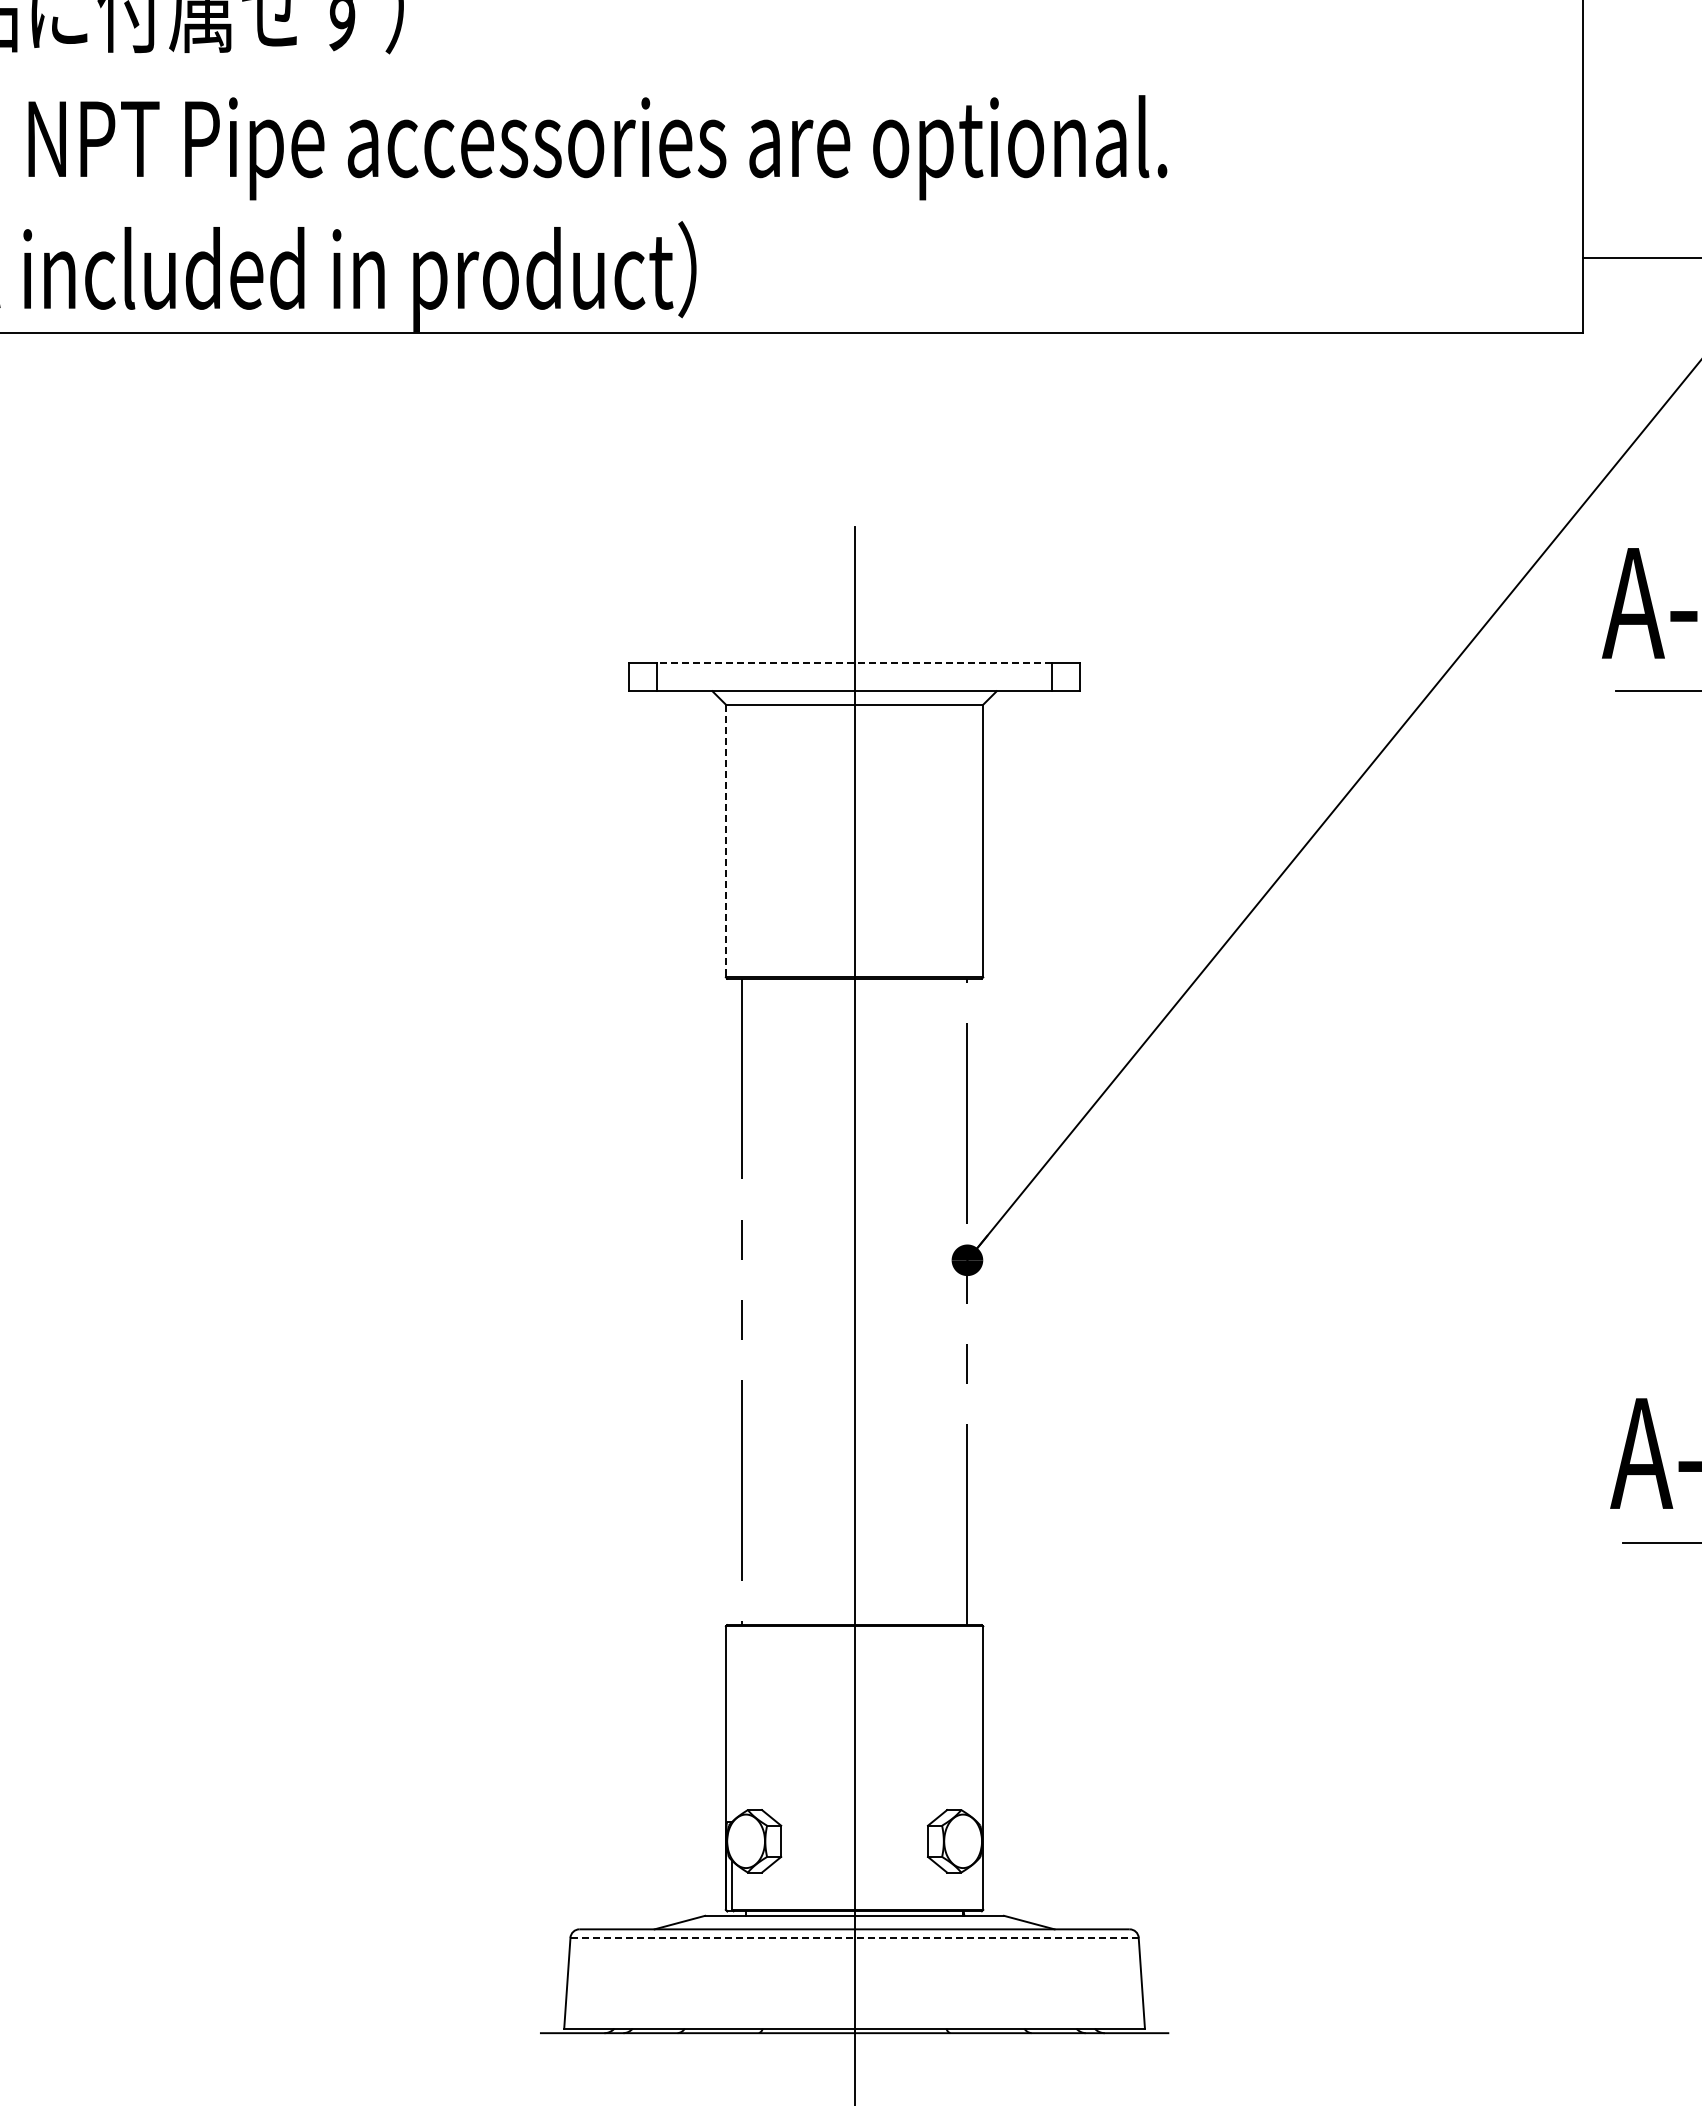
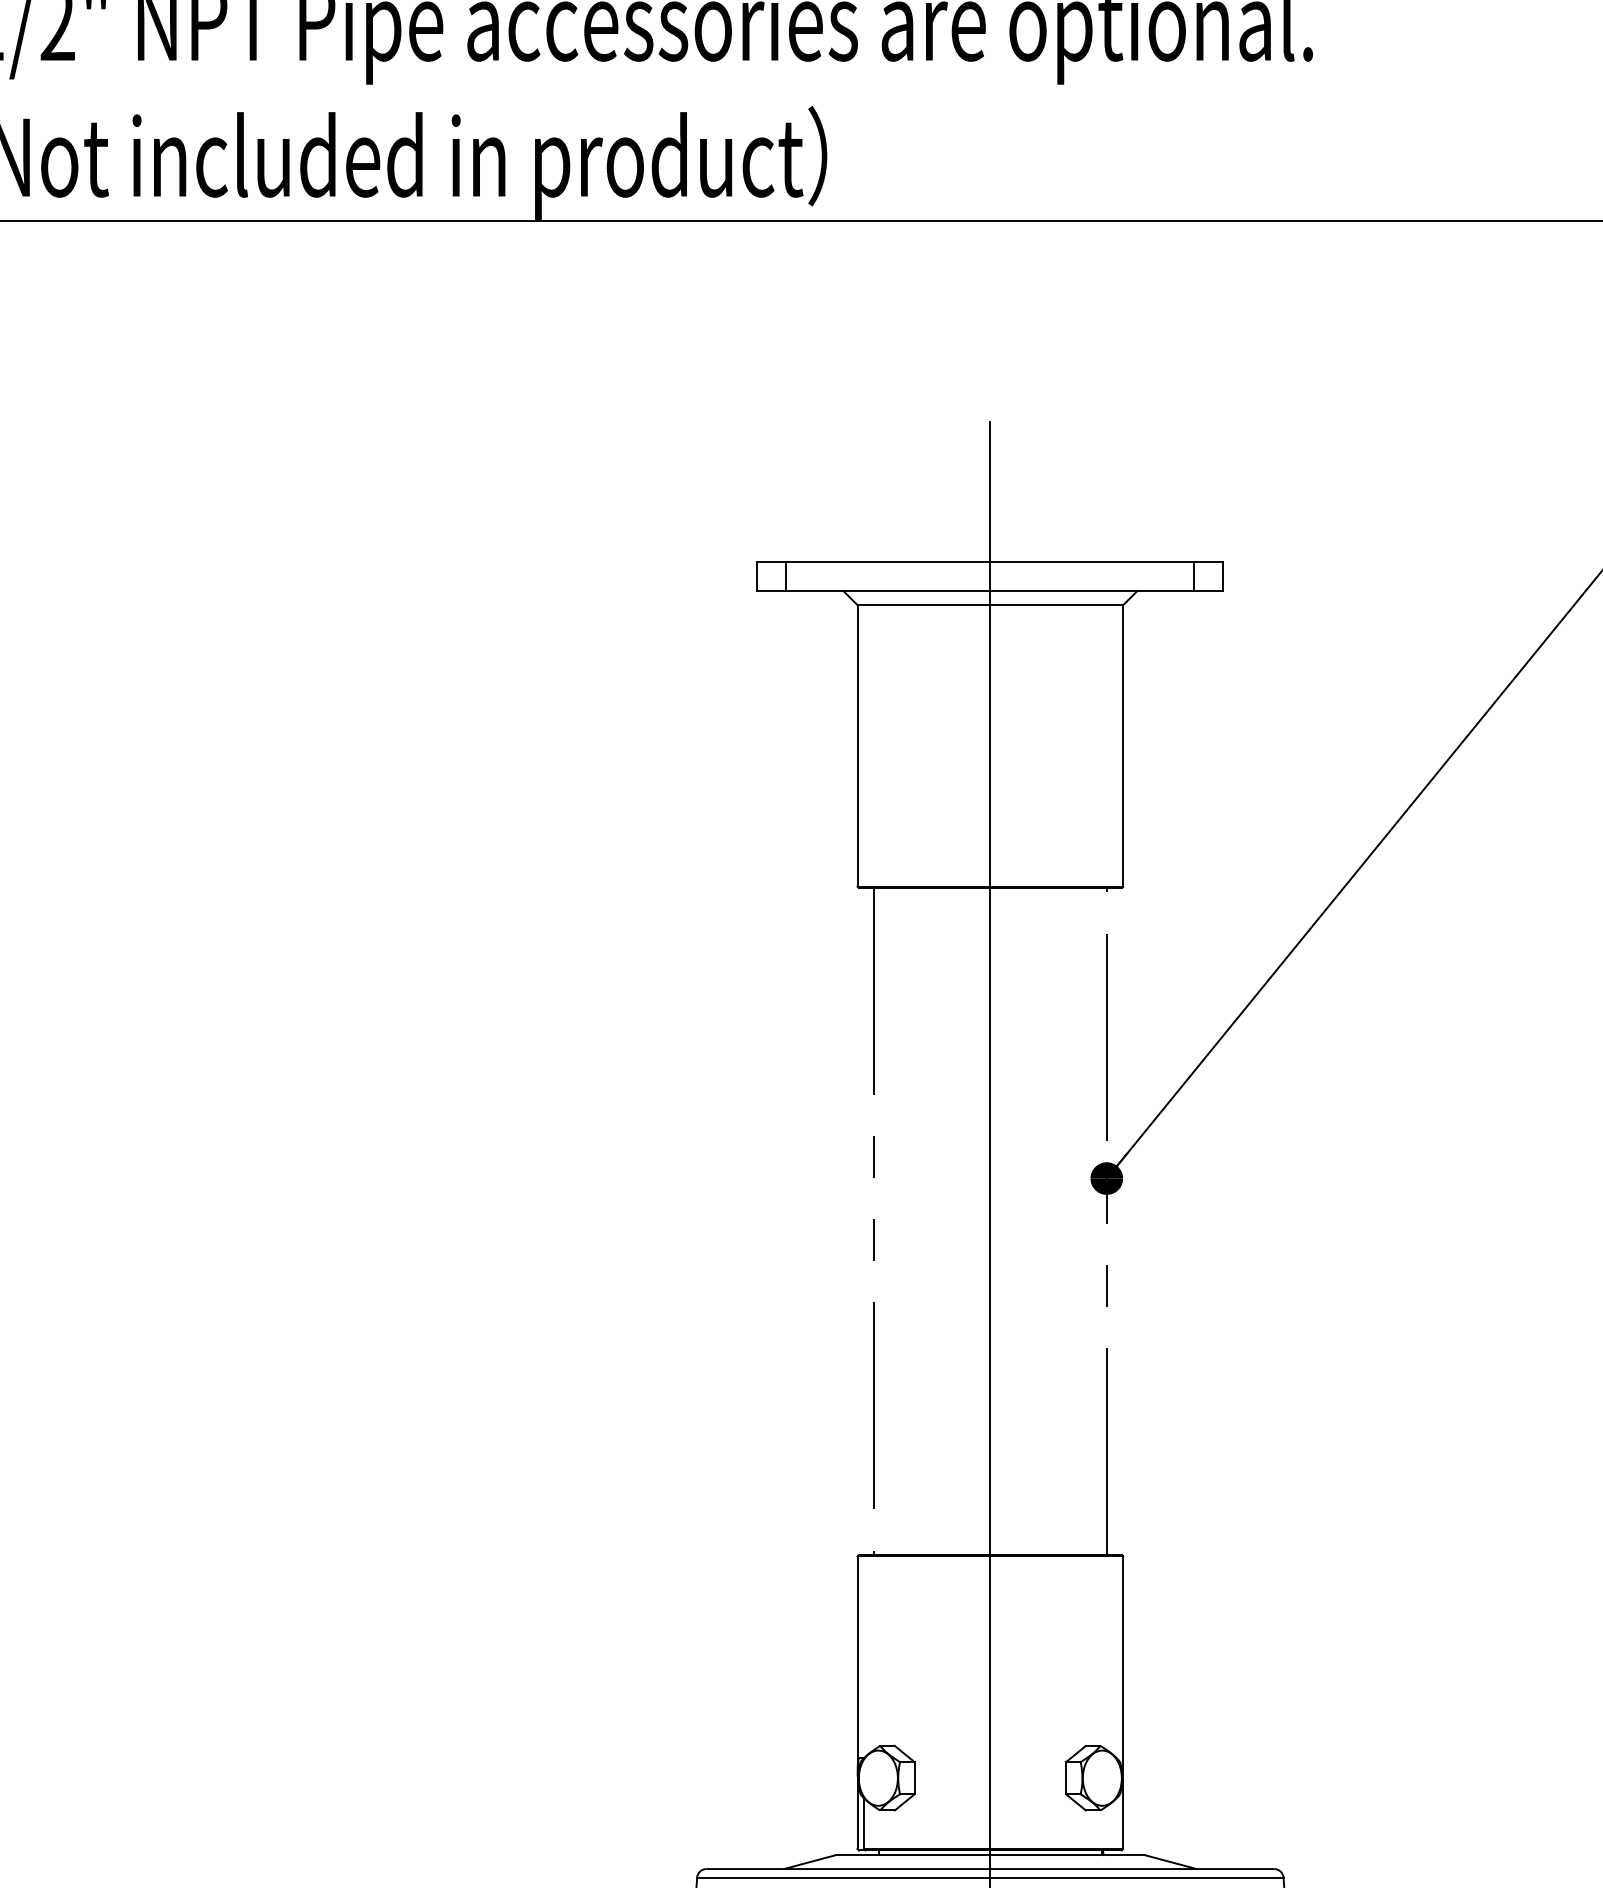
line: (854, 662) -> (990, 561), dashed -> solid
line: (725, 841) -> (857, 746), dashed -> solid
line: (854, 1937) -> (990, 1877), dashed -> solid

